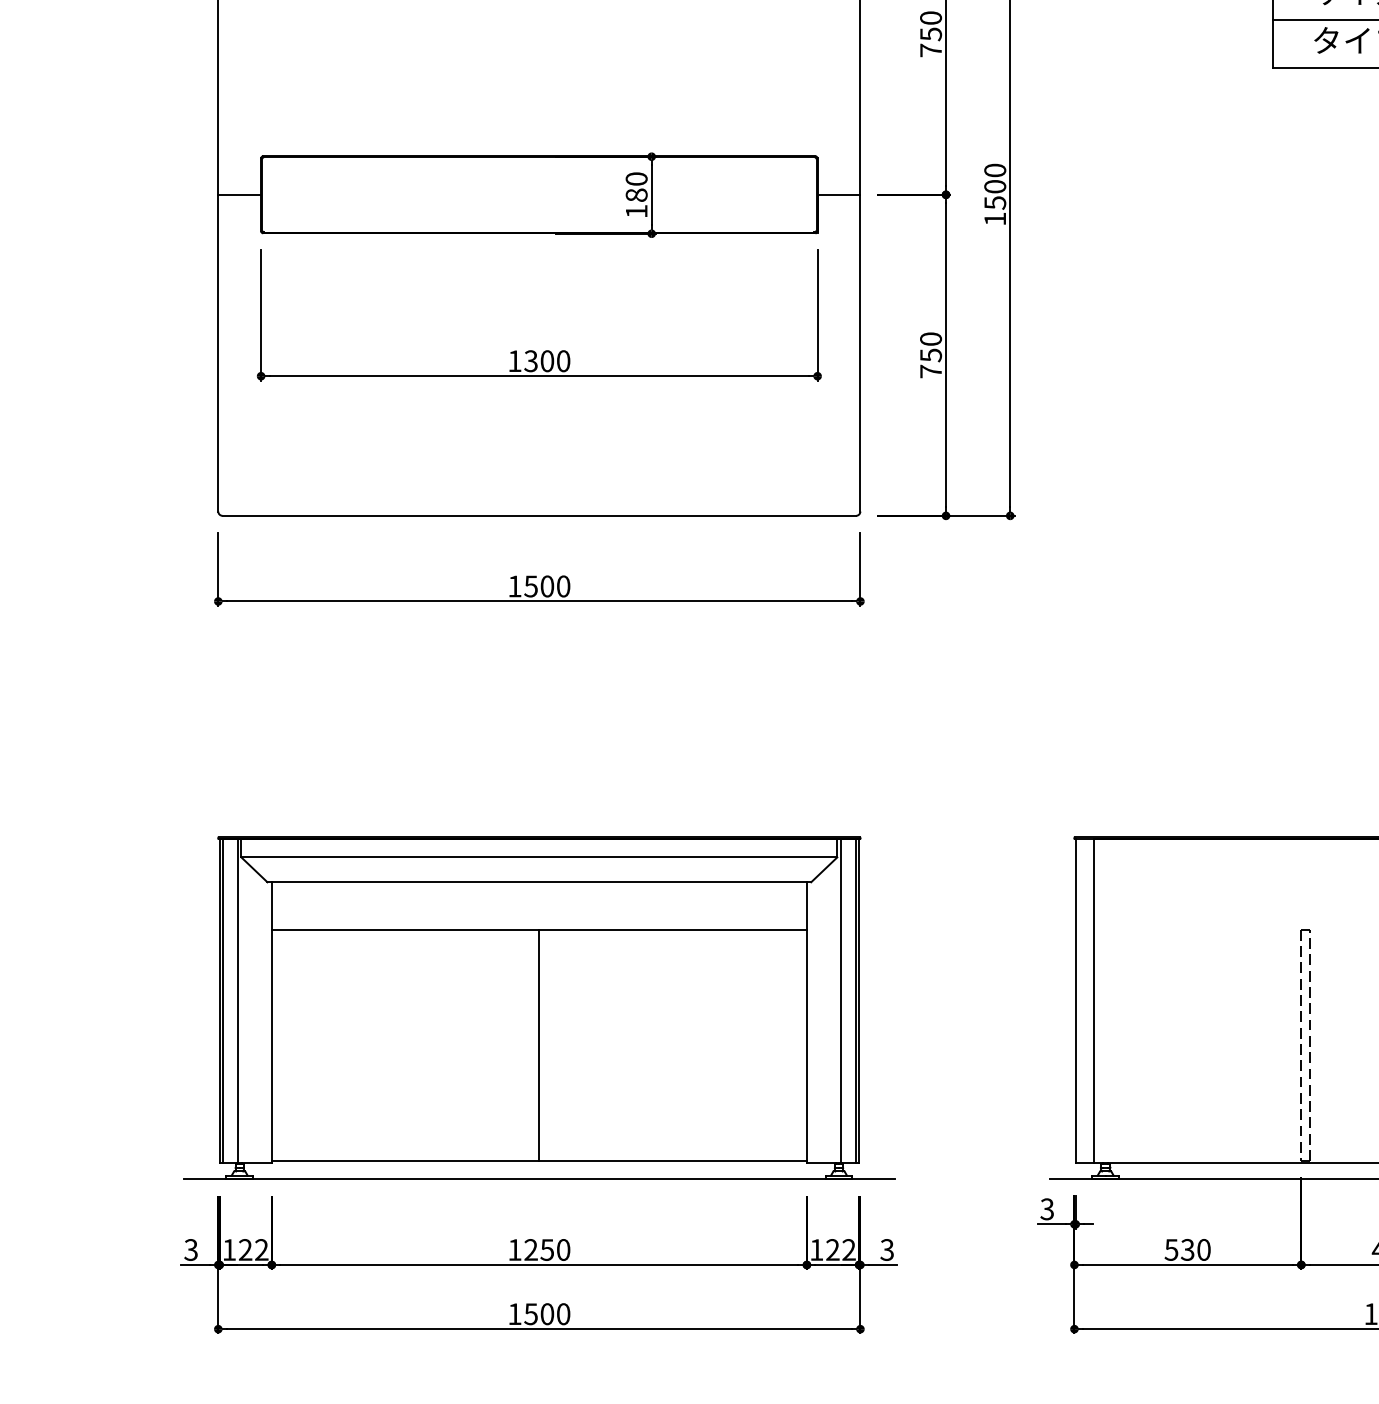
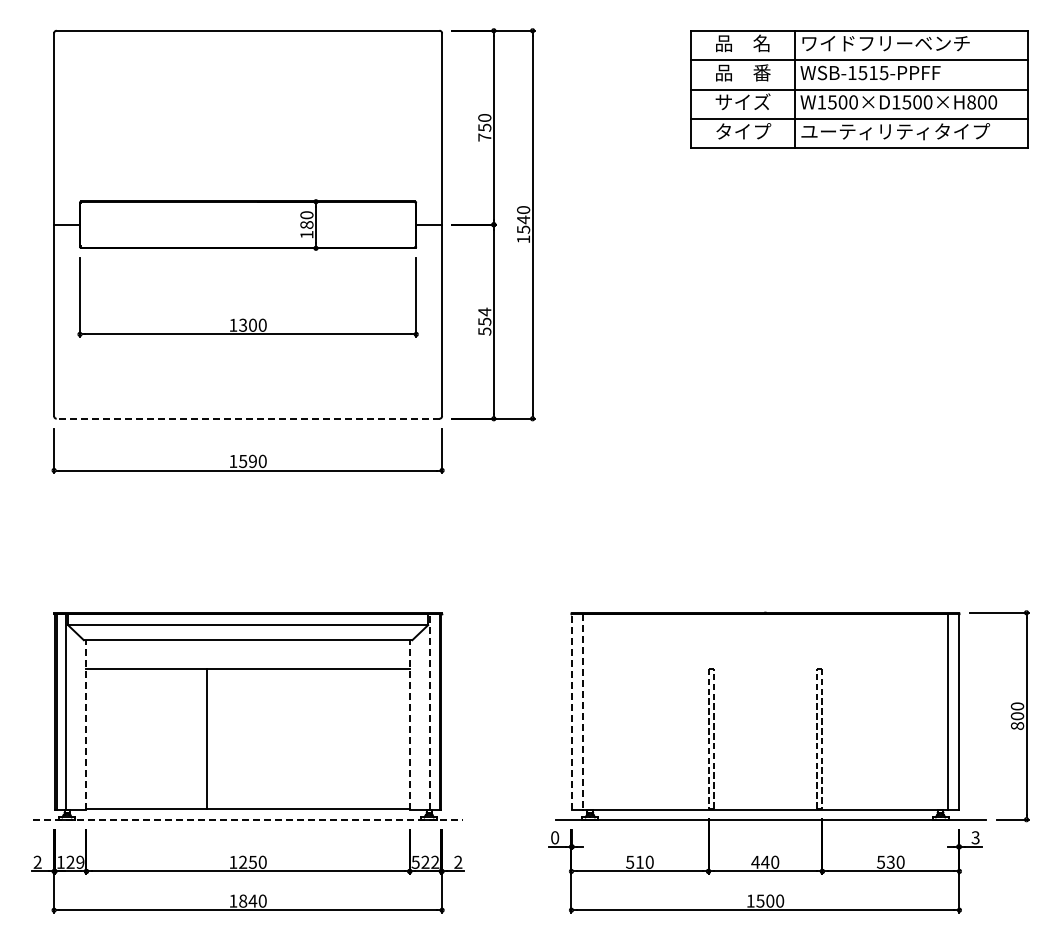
text: (995, 186) -> (523, 219), 1500 -> 1540
text: (930, 354) -> (484, 321), 750 -> 554
line: (538, 515) -> (247, 418), solid -> dashed
text: (546, 586) -> (252, 461), 1500 -> 1590
line: (841, 1001) -> (430, 712), solid -> dashed
line: (1076, 1001) -> (572, 712), solid -> dashed
line: (1094, 1001) -> (583, 712), solid -> dashed
line: (271, 1023) -> (86, 725), solid -> dashed
line: (806, 1023) -> (409, 725), solid -> dashed
line: (539, 1044) -> (207, 738), moved
line: (539, 1179) -> (248, 819), solid -> dashed
text: (1048, 1208) -> (555, 837), 3 -> 0
text: (1187, 1248) -> (639, 861), 530 -> 510
text: (190, 1250) -> (37, 862), 3 -> 2
text: (261, 1250) -> (80, 862), 122 -> 129
text: (816, 1250) -> (415, 862), 122 -> 522
text: (887, 1250) -> (458, 862), 3 -> 2
text: (539, 1313) -> (248, 900), 1500 -> 1840

